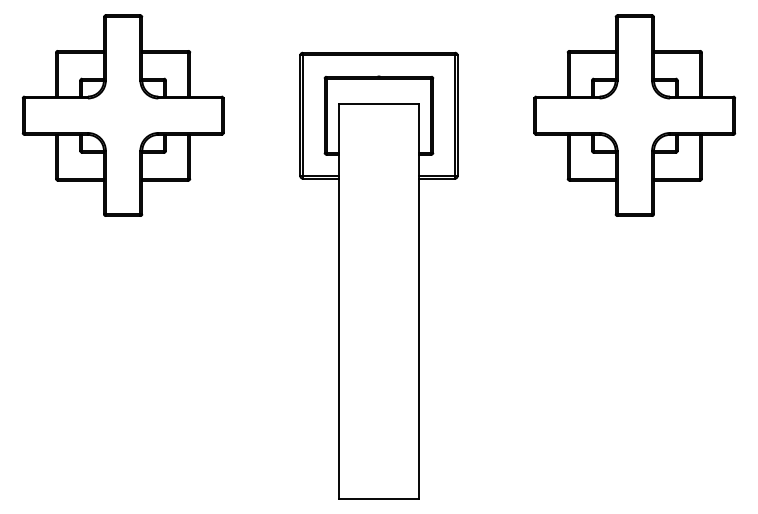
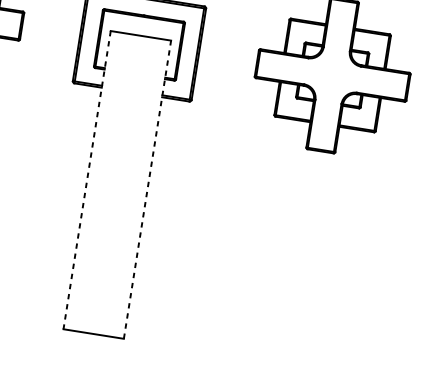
line: (418, 300) -> (147, 189), solid -> dashed
line: (339, 301) -> (87, 180), solid -> dashed

